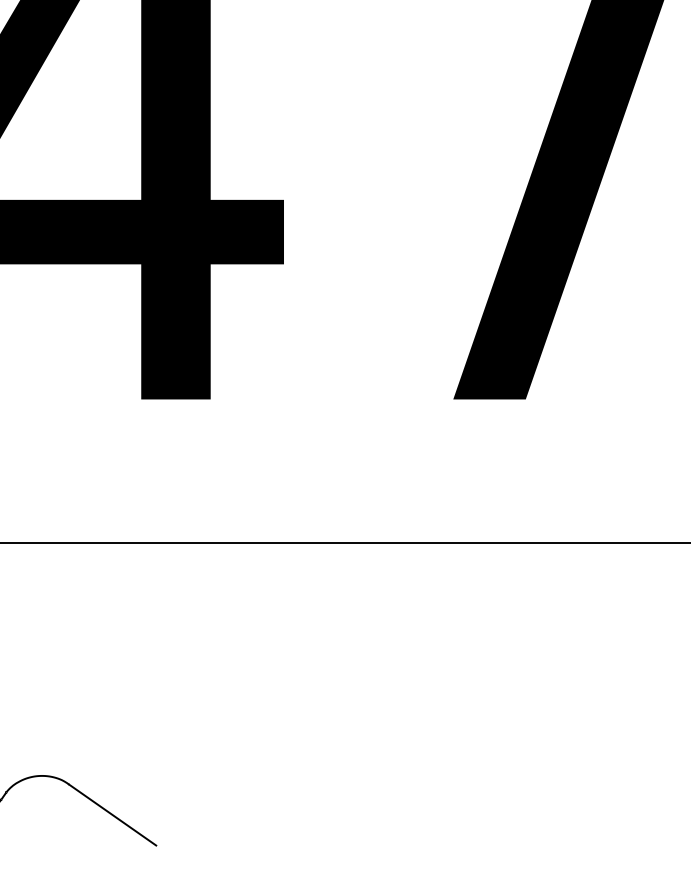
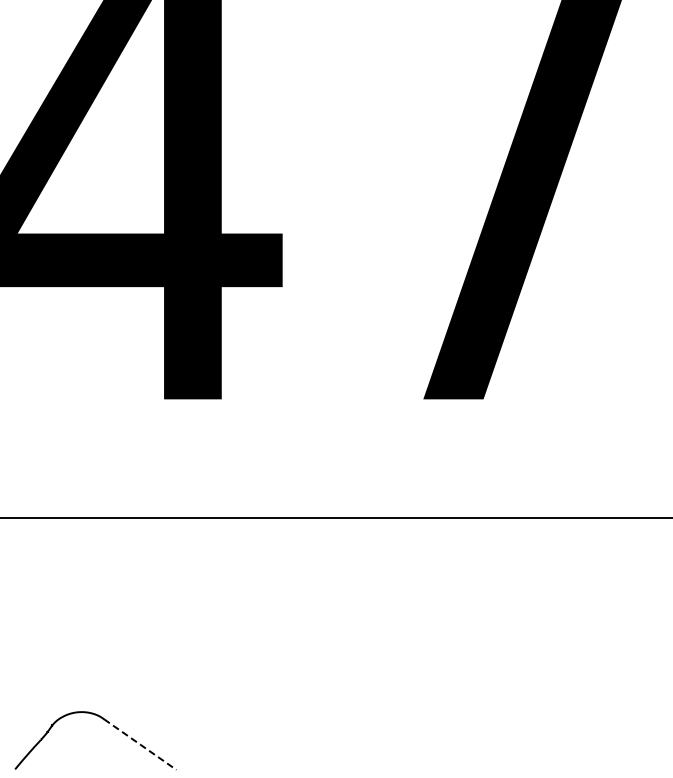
line: (112, 814) -> (140, 744), solid -> dashed

